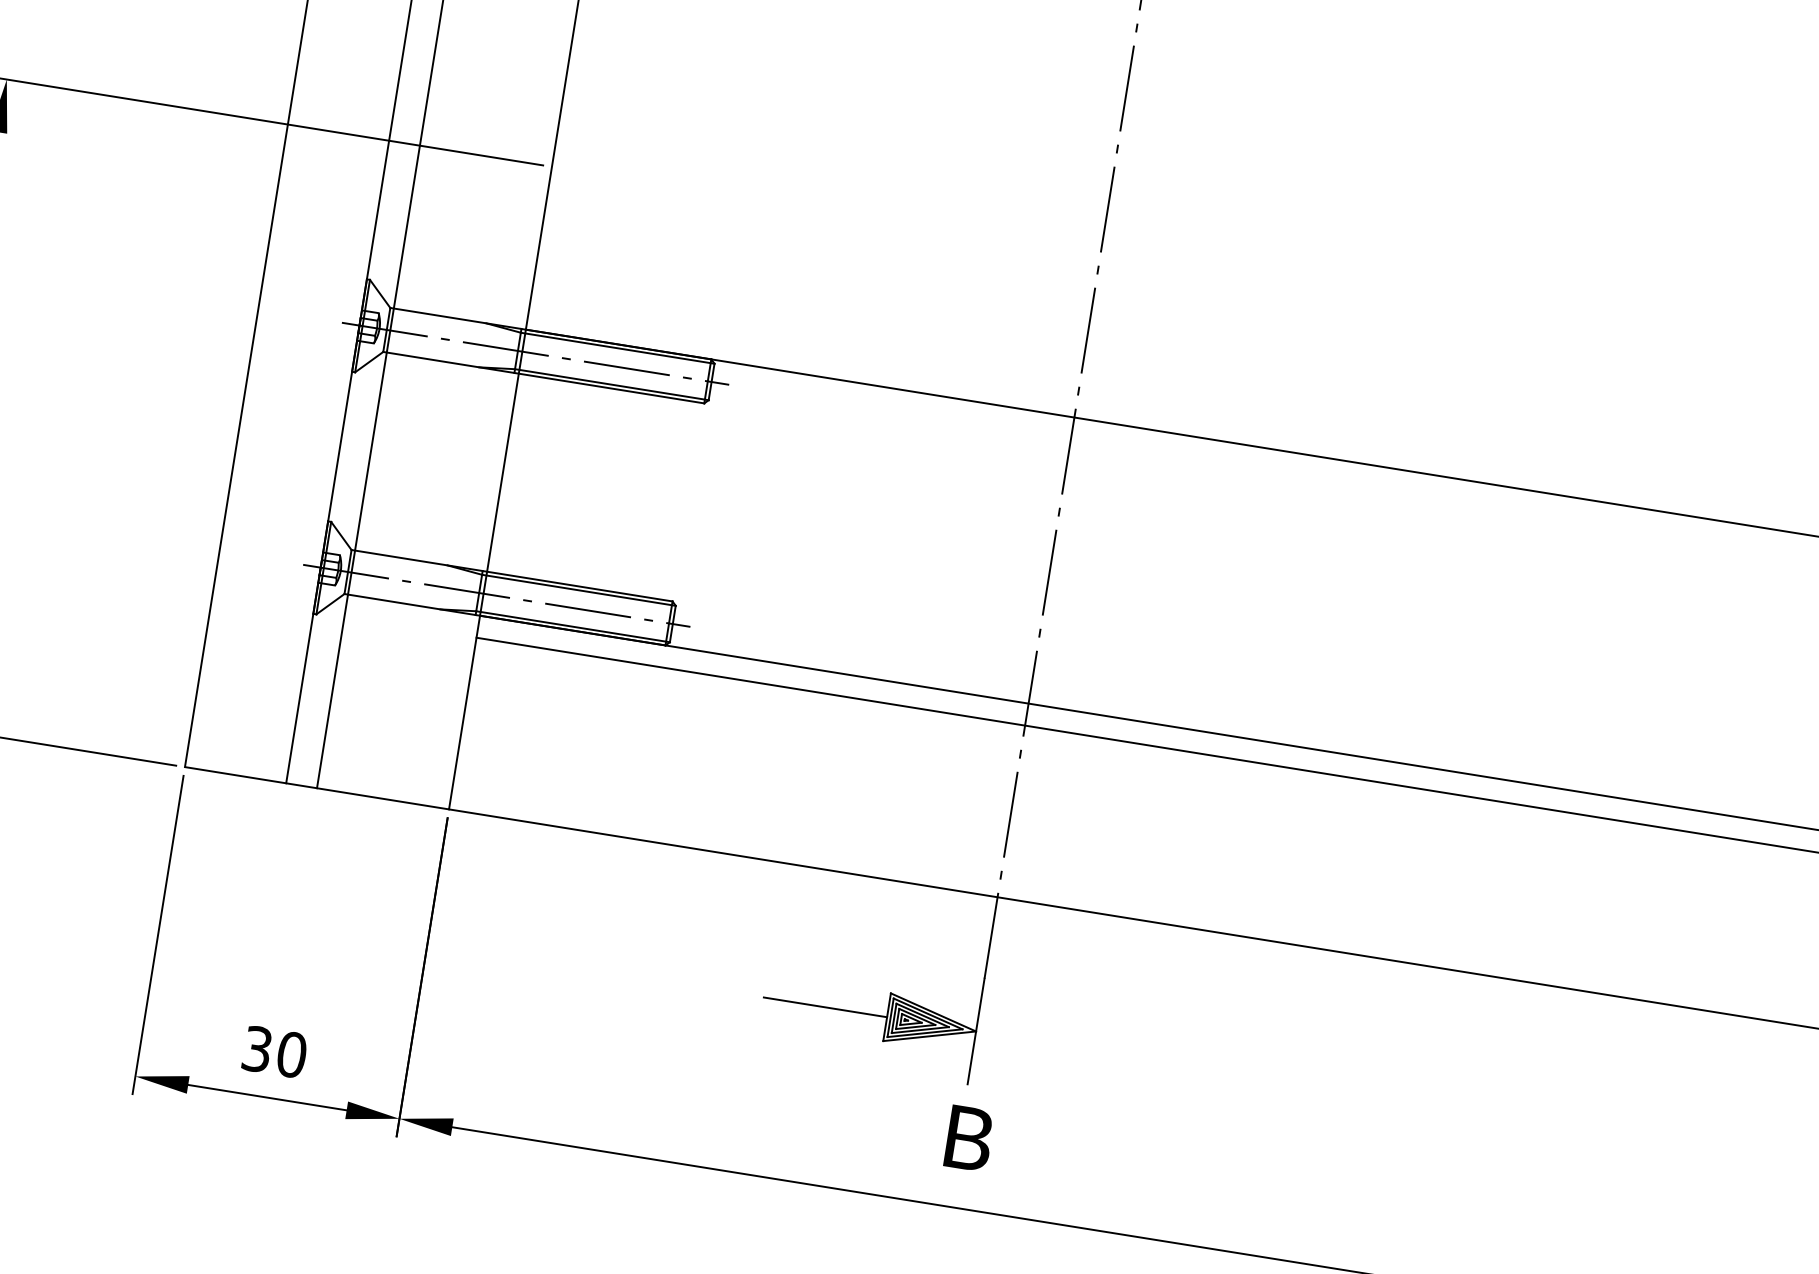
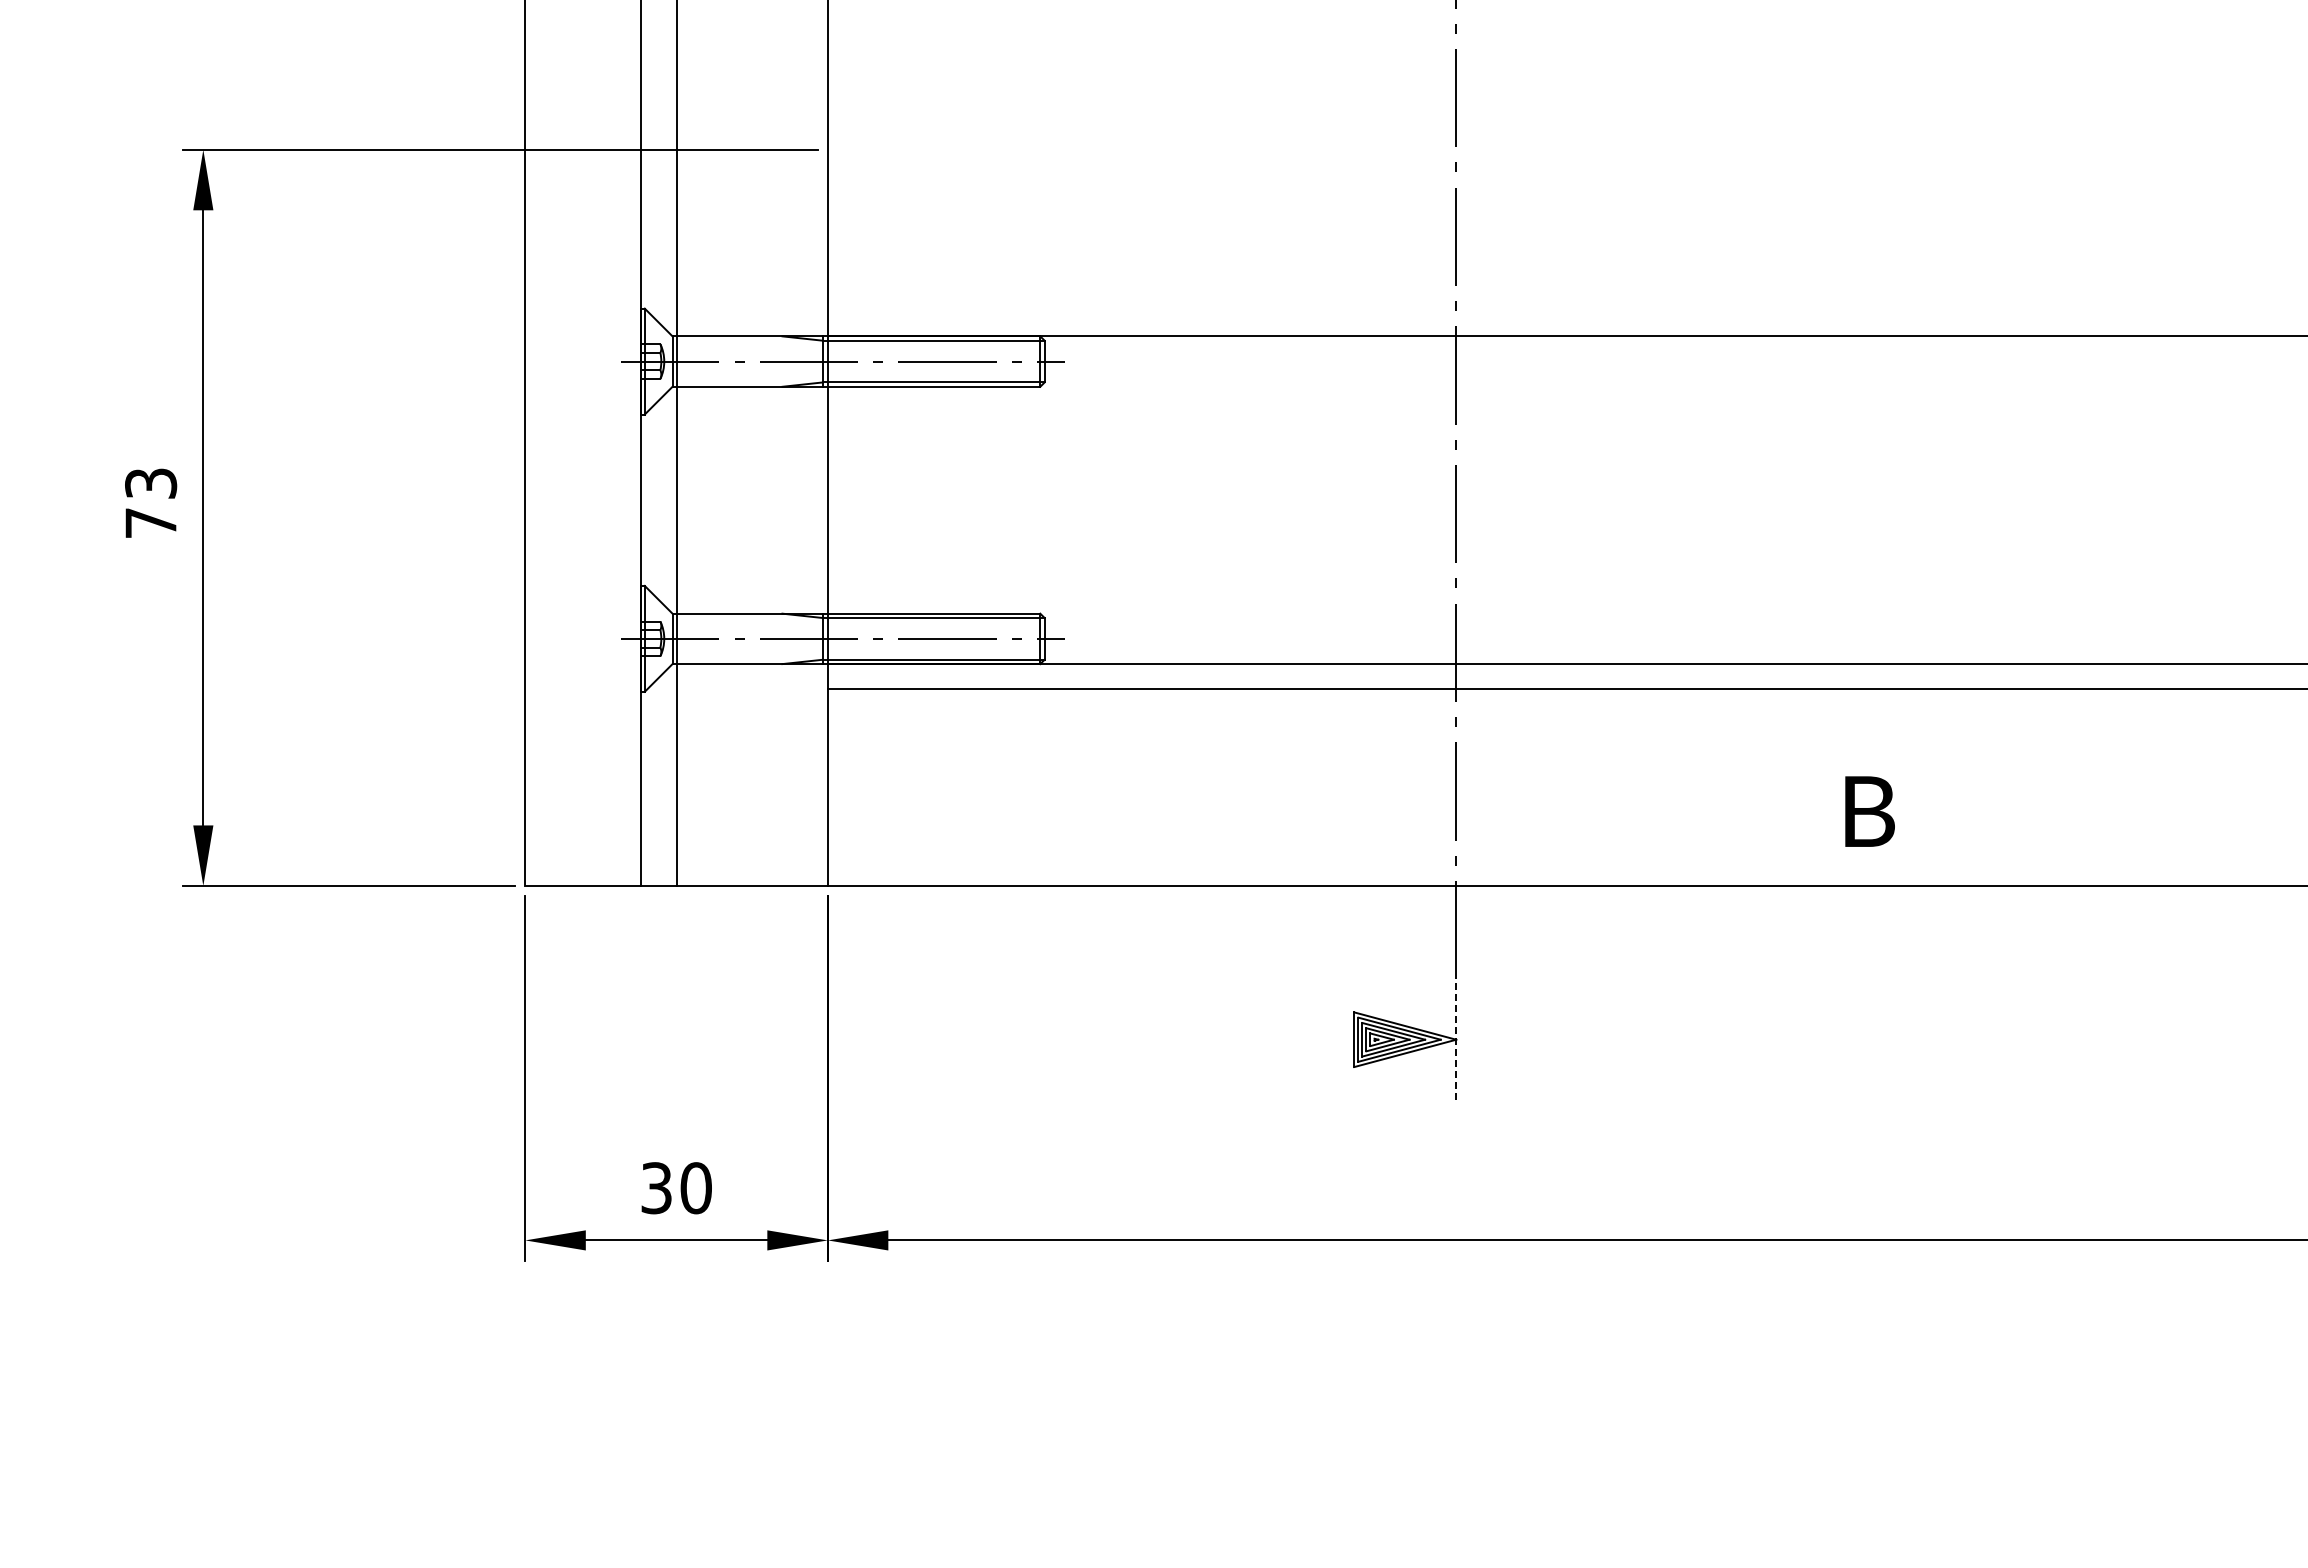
line: (825, 1007) -> (1283, 1039), removed
line: (976, 1031) -> (1456, 1039), solid -> dashed
text: (969, 1138) -> (1869, 811), moved

